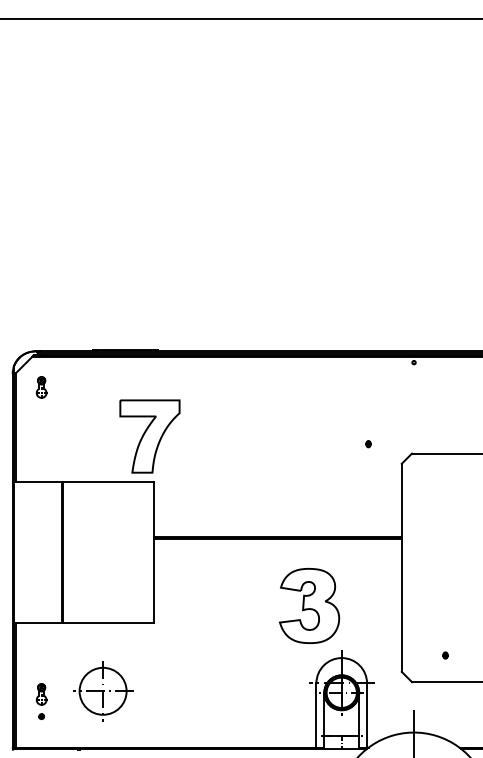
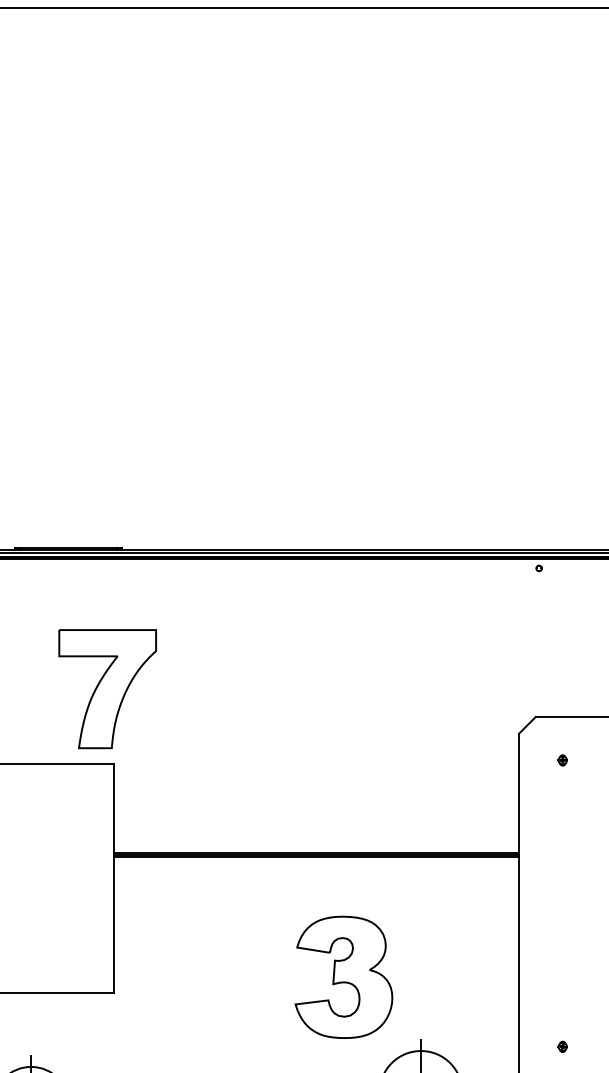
part: (368, 444) -> (562, 760), moved
part: (309, 605) -> (343, 976), moved
part: (445, 655) -> (562, 1046), moved

